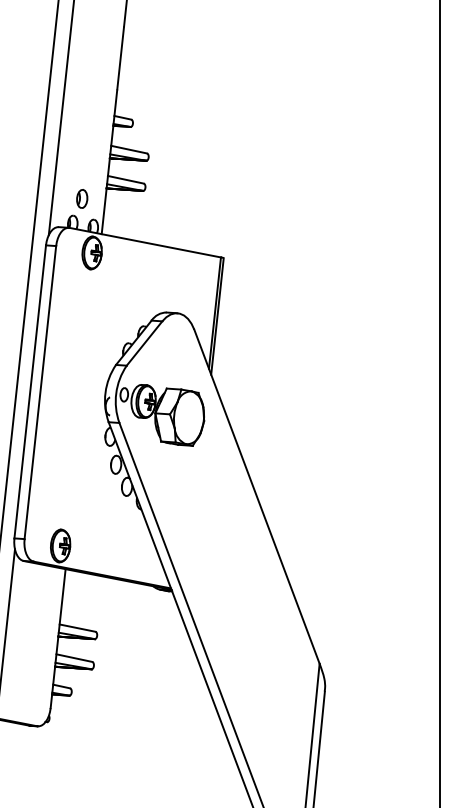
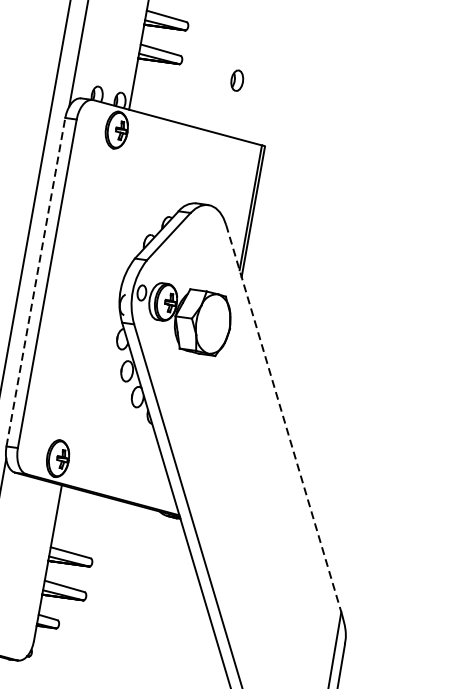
part: (82, 198) -> (237, 80), moved
line: (30, 391) -> (36, 281), solid -> dashed
line: (257, 497) -> (284, 419), solid -> dashed

